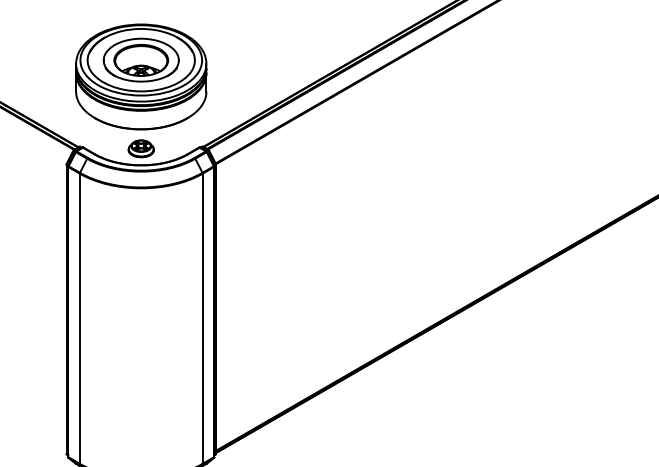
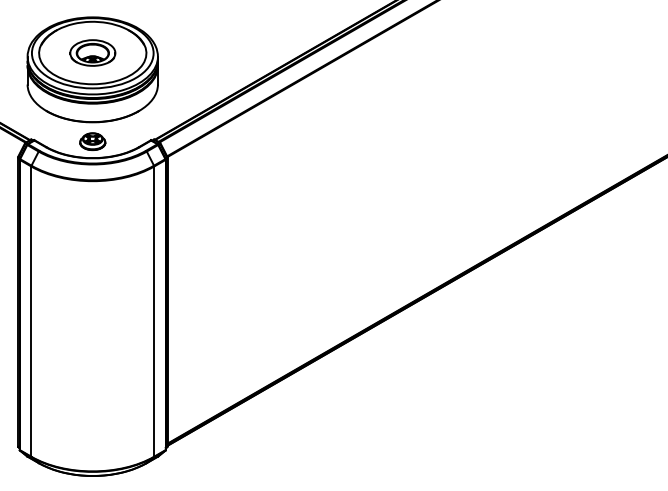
part: (141, 59) -> (92, 52), size x0.6

